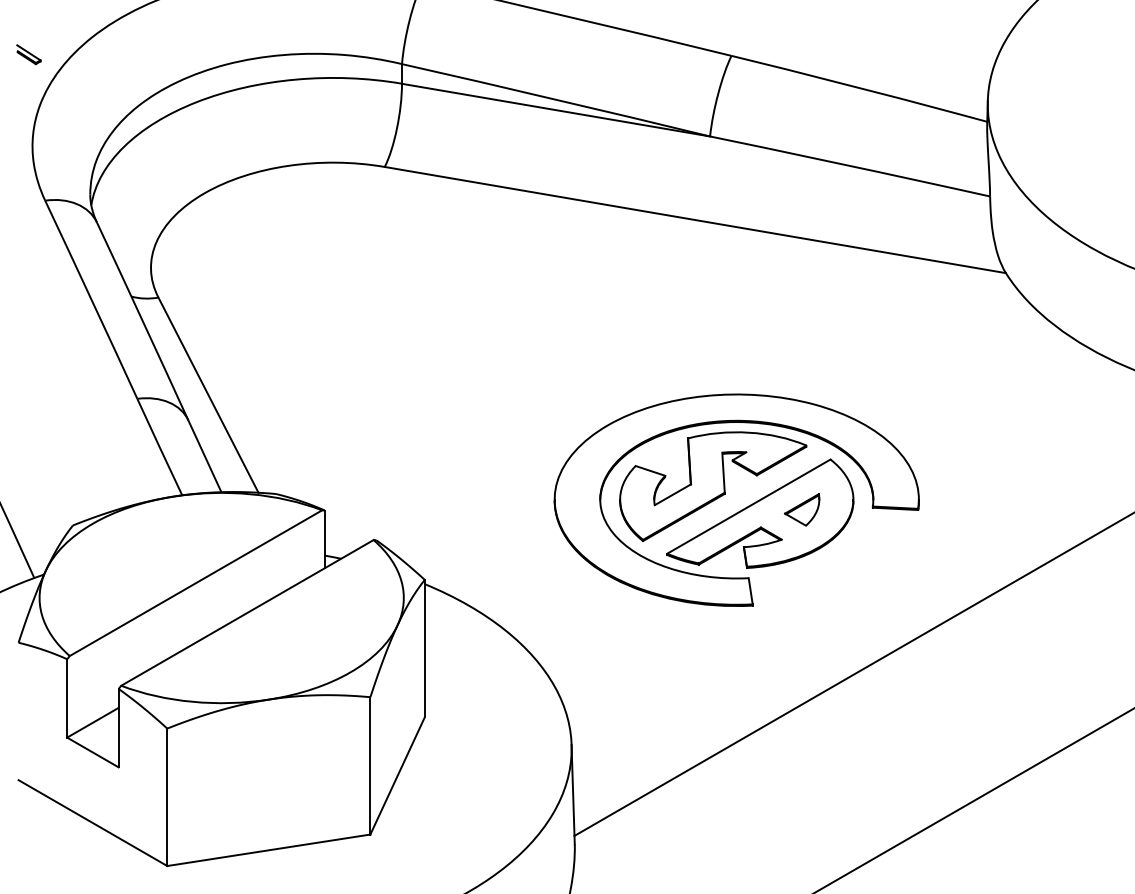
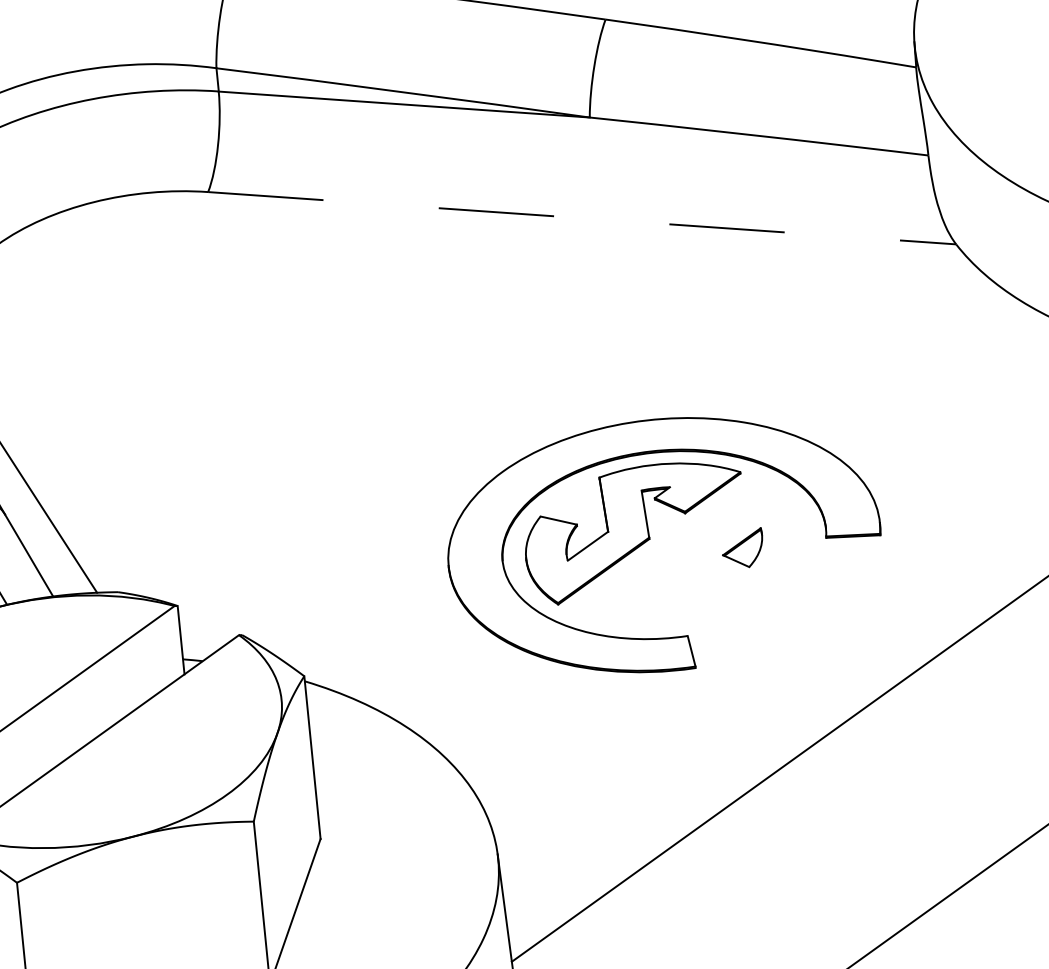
line: (695, 220) -> (582, 218), solid -> dashed
part: (760, 513) -> (694, 558), removed

